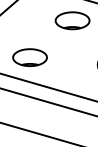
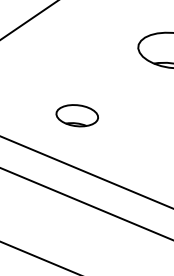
part: (29, 57) -> (76, 115), size x0.6

